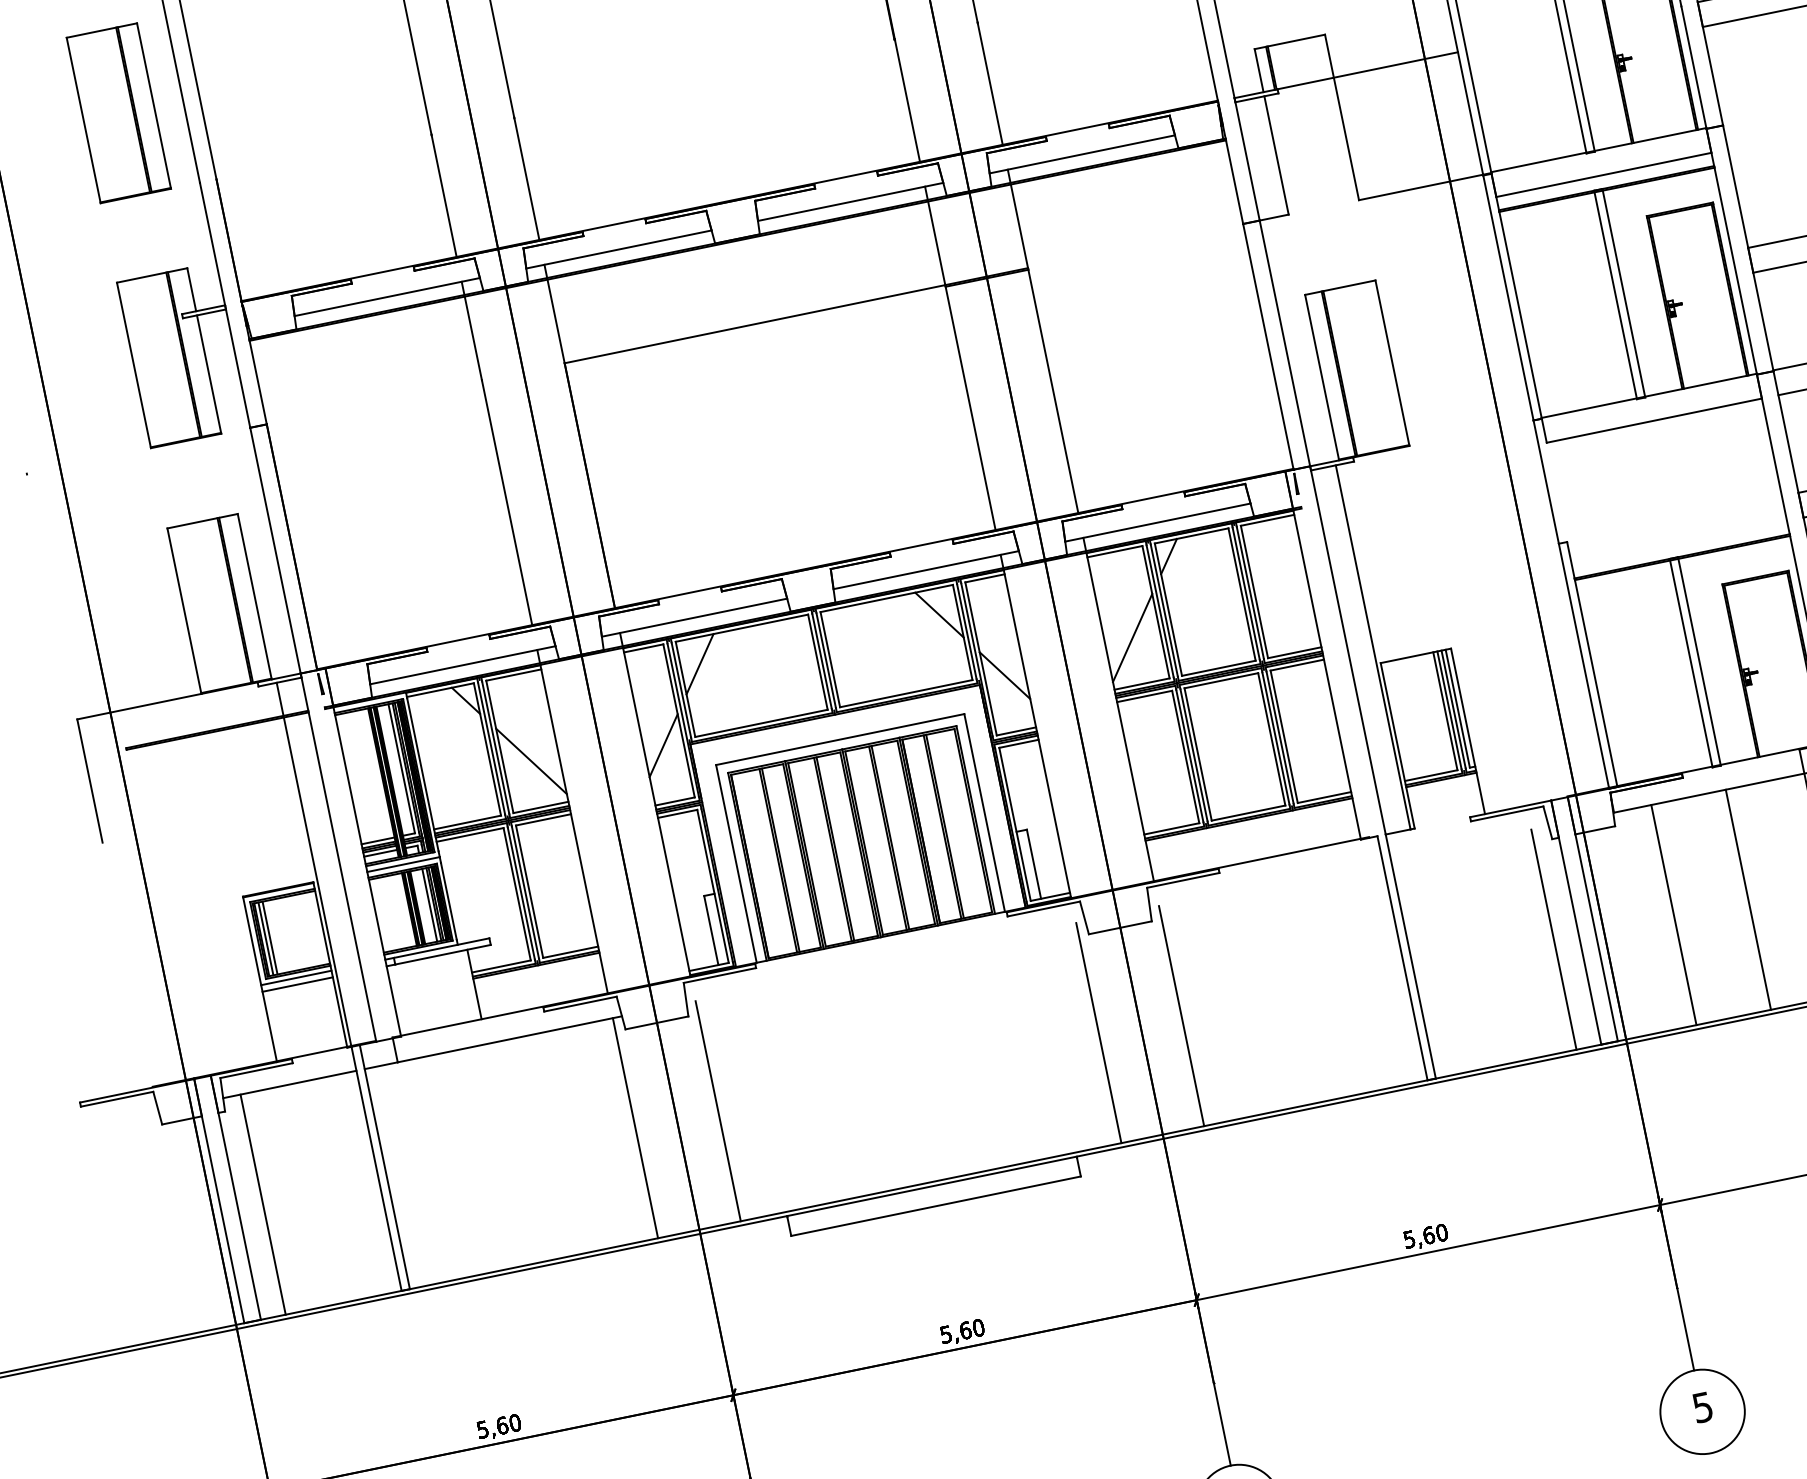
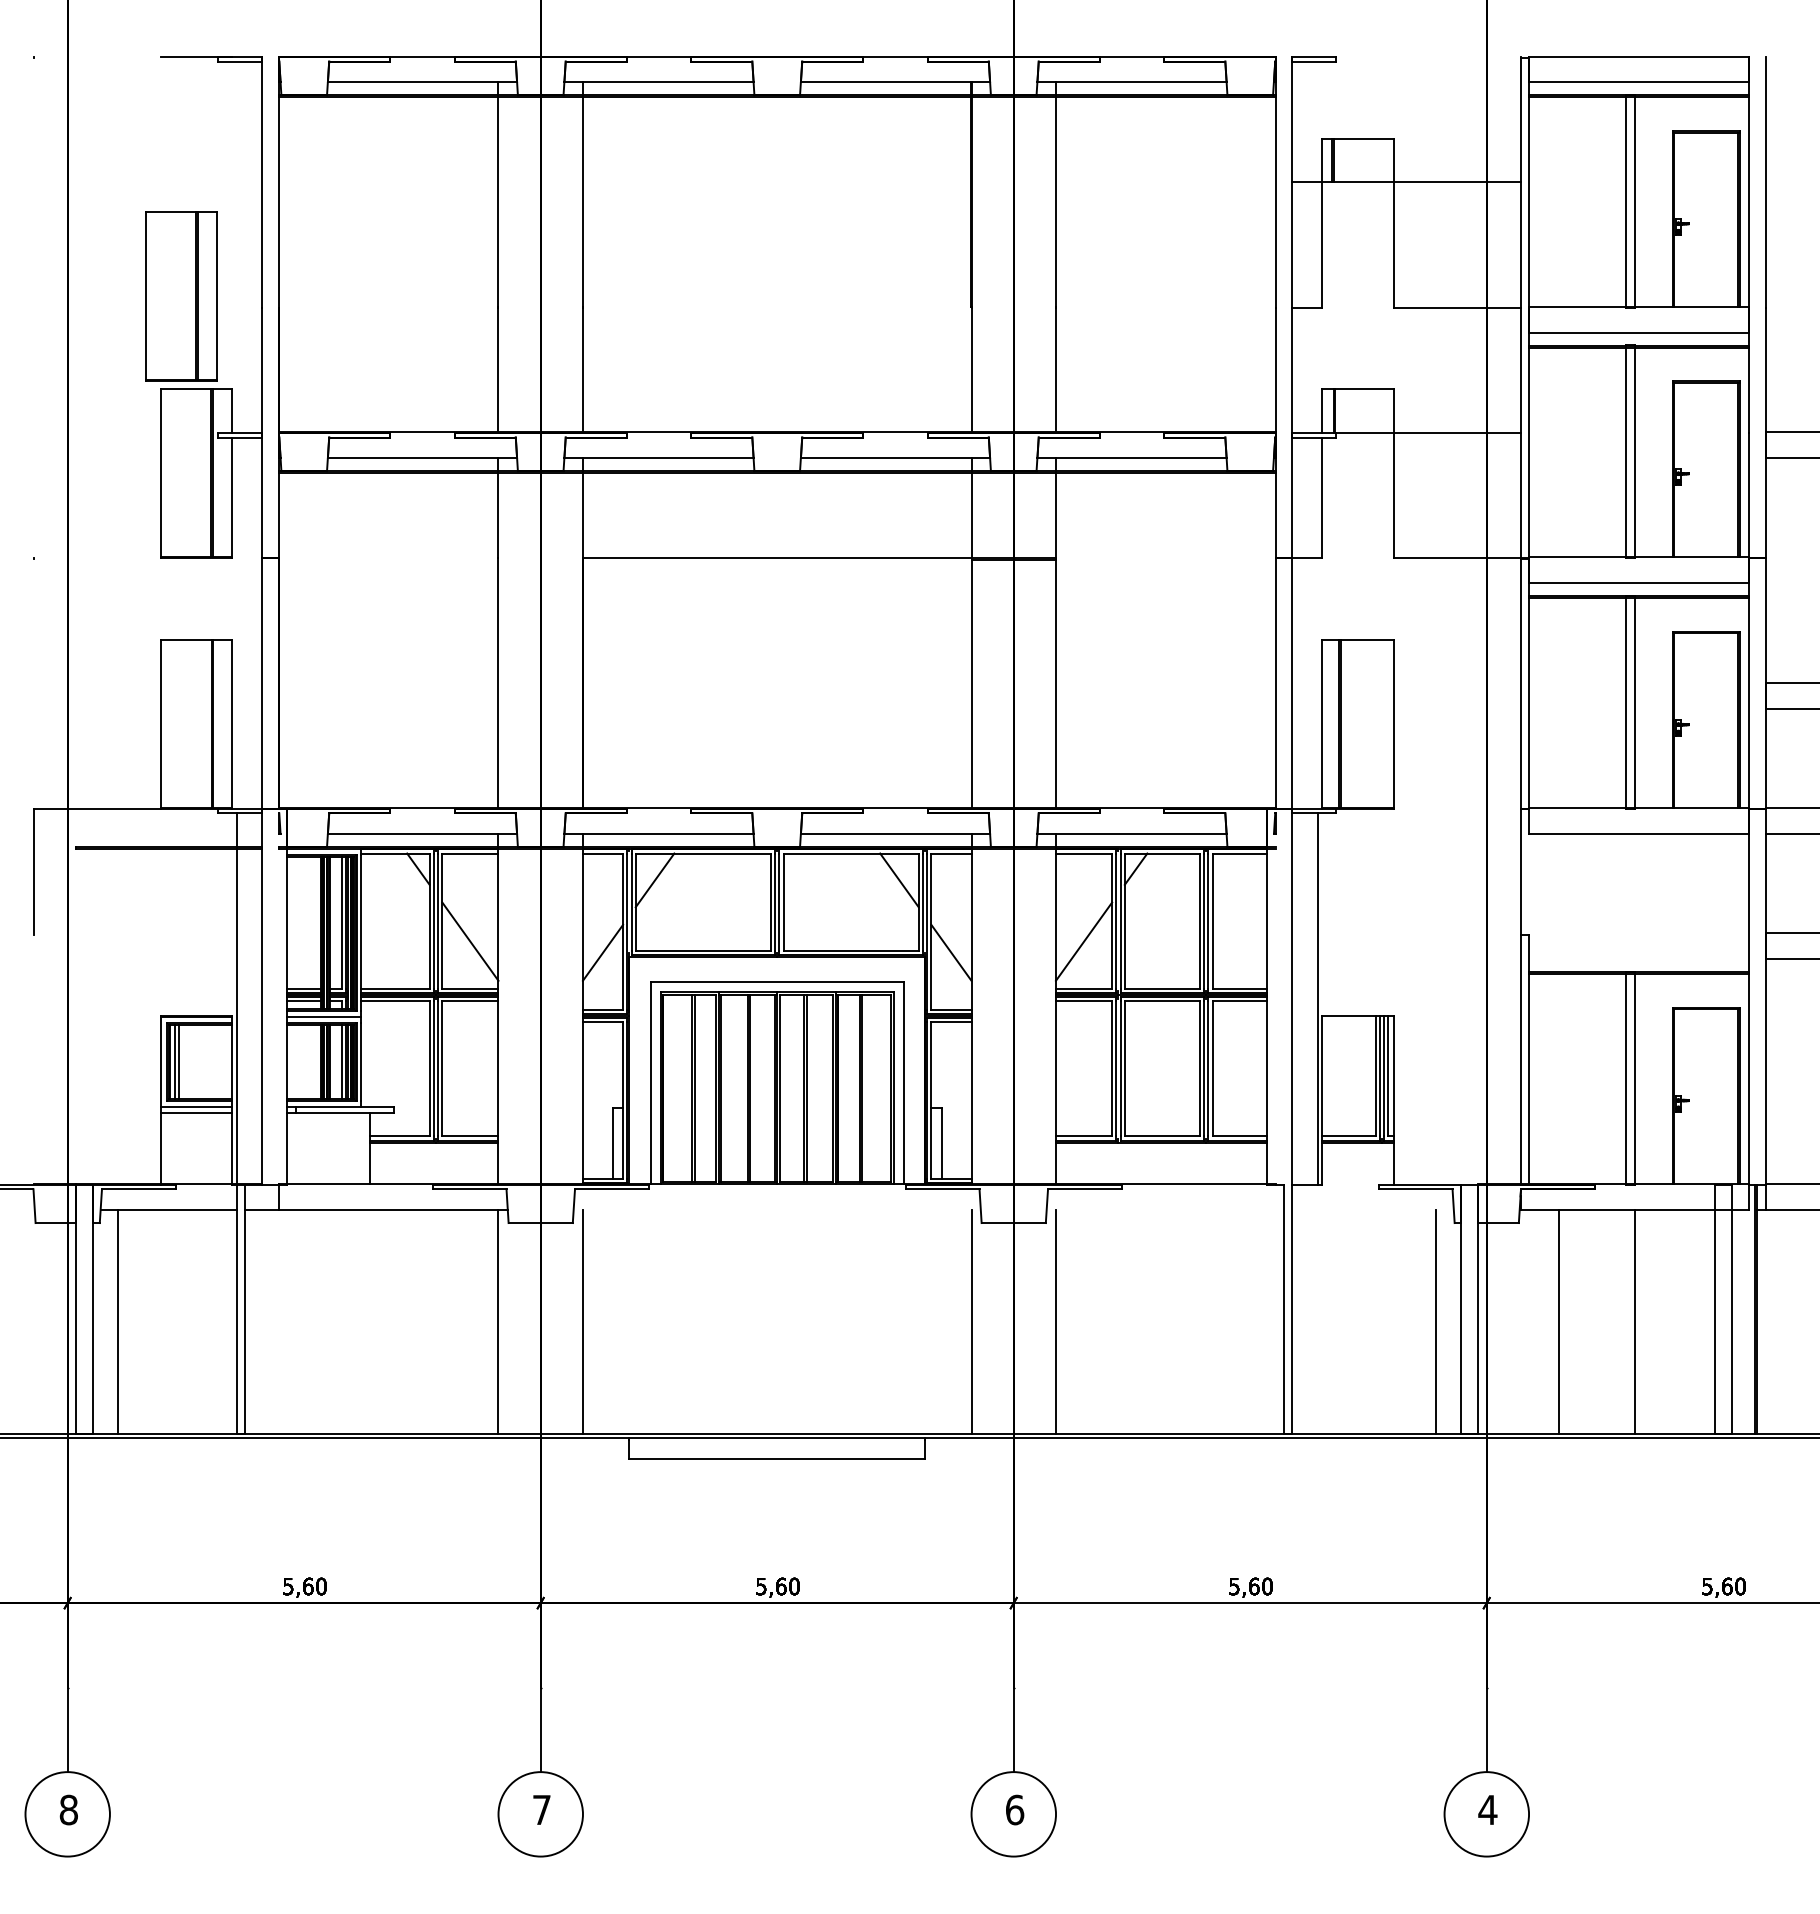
part: (118, 112) -> (181, 296), moved
text: (1702, 1407) -> (1487, 1810), 5 -> 4

